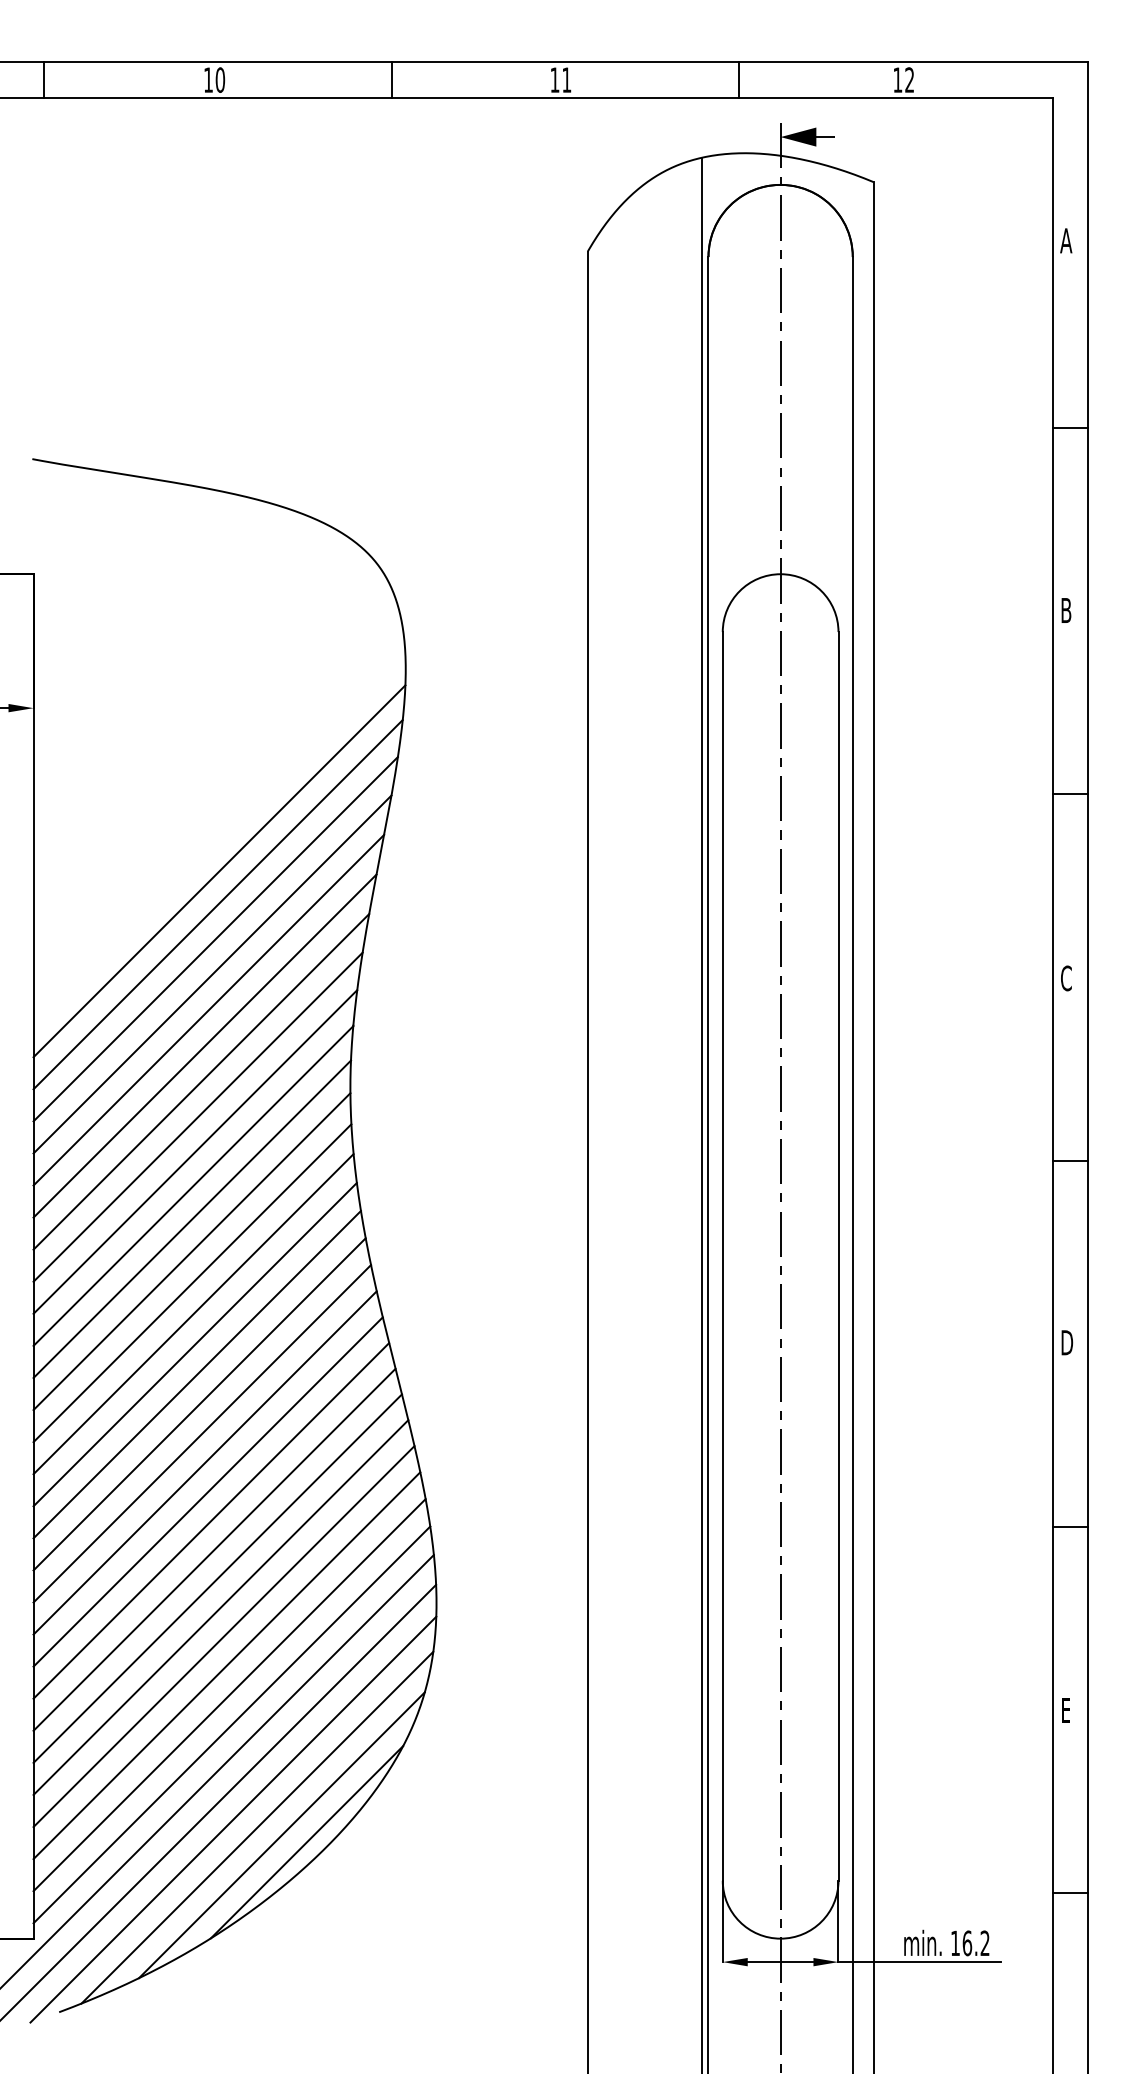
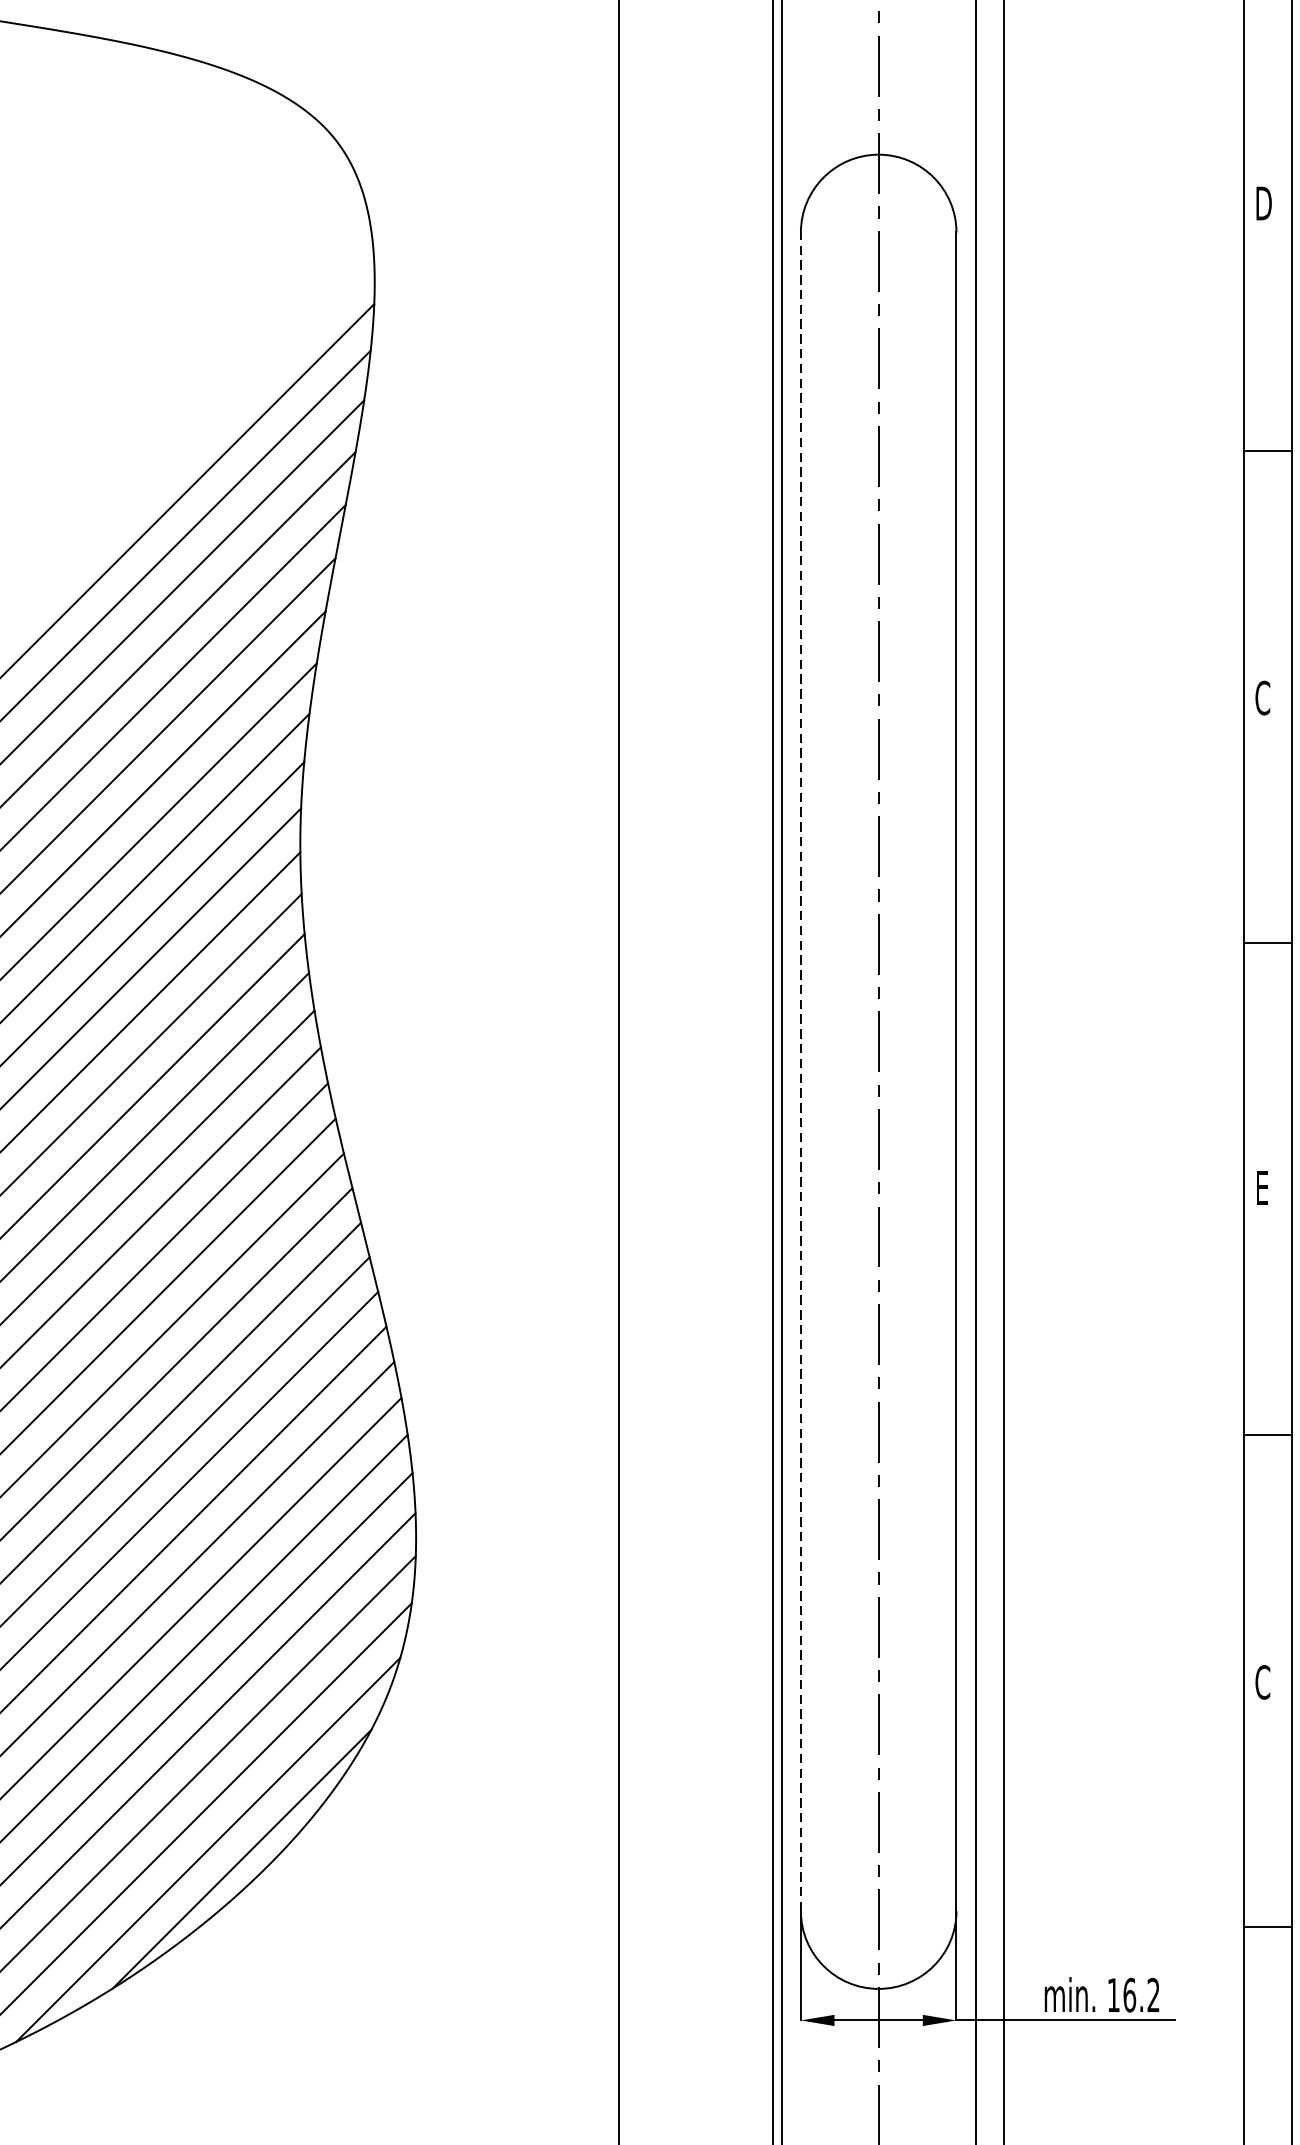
text: (1068, 610) -> (1265, 203), B -> D
line: (722, 1255) -> (800, 1070), solid -> dashed
text: (1067, 1342) -> (1264, 1187), D -> E
text: (1066, 1710) -> (1262, 1682), E -> C

